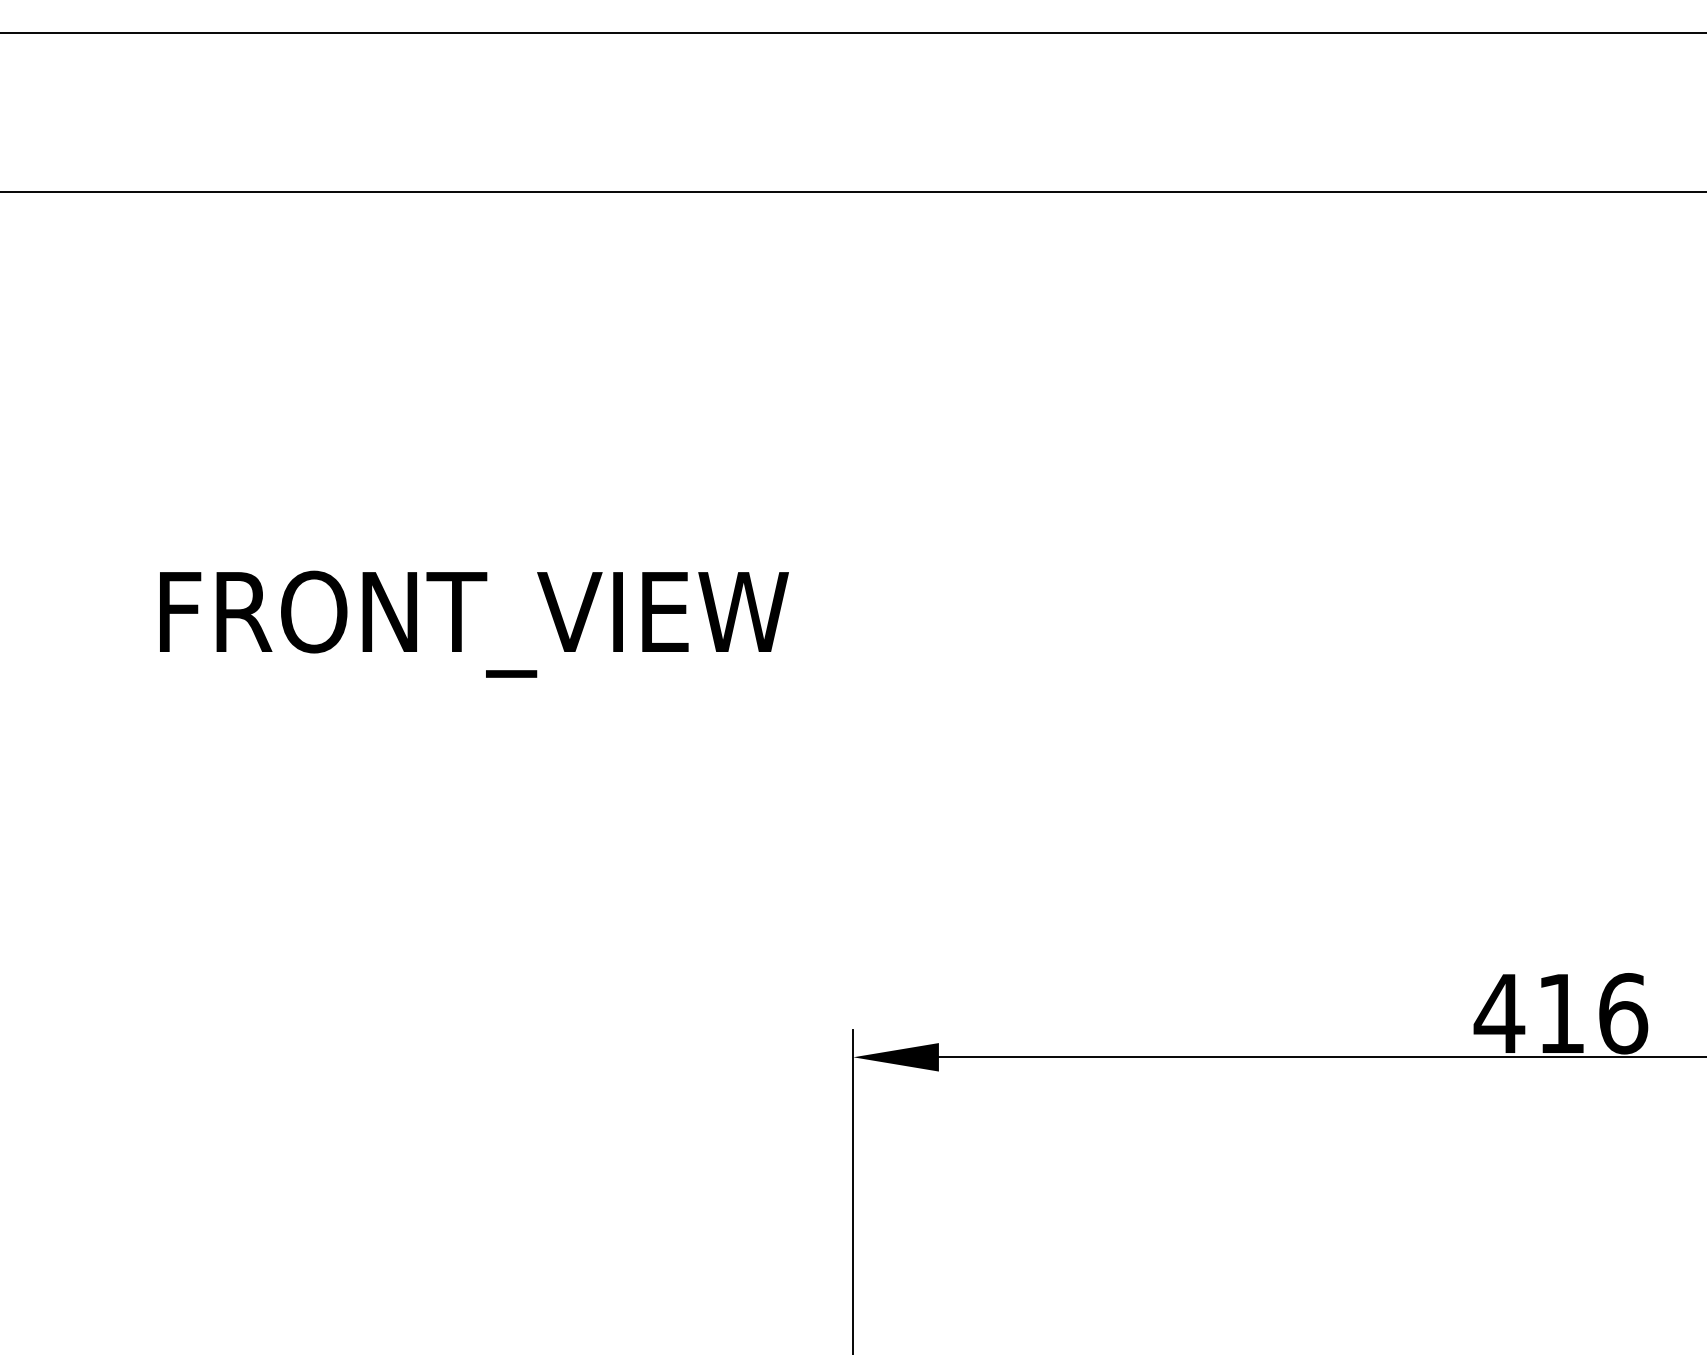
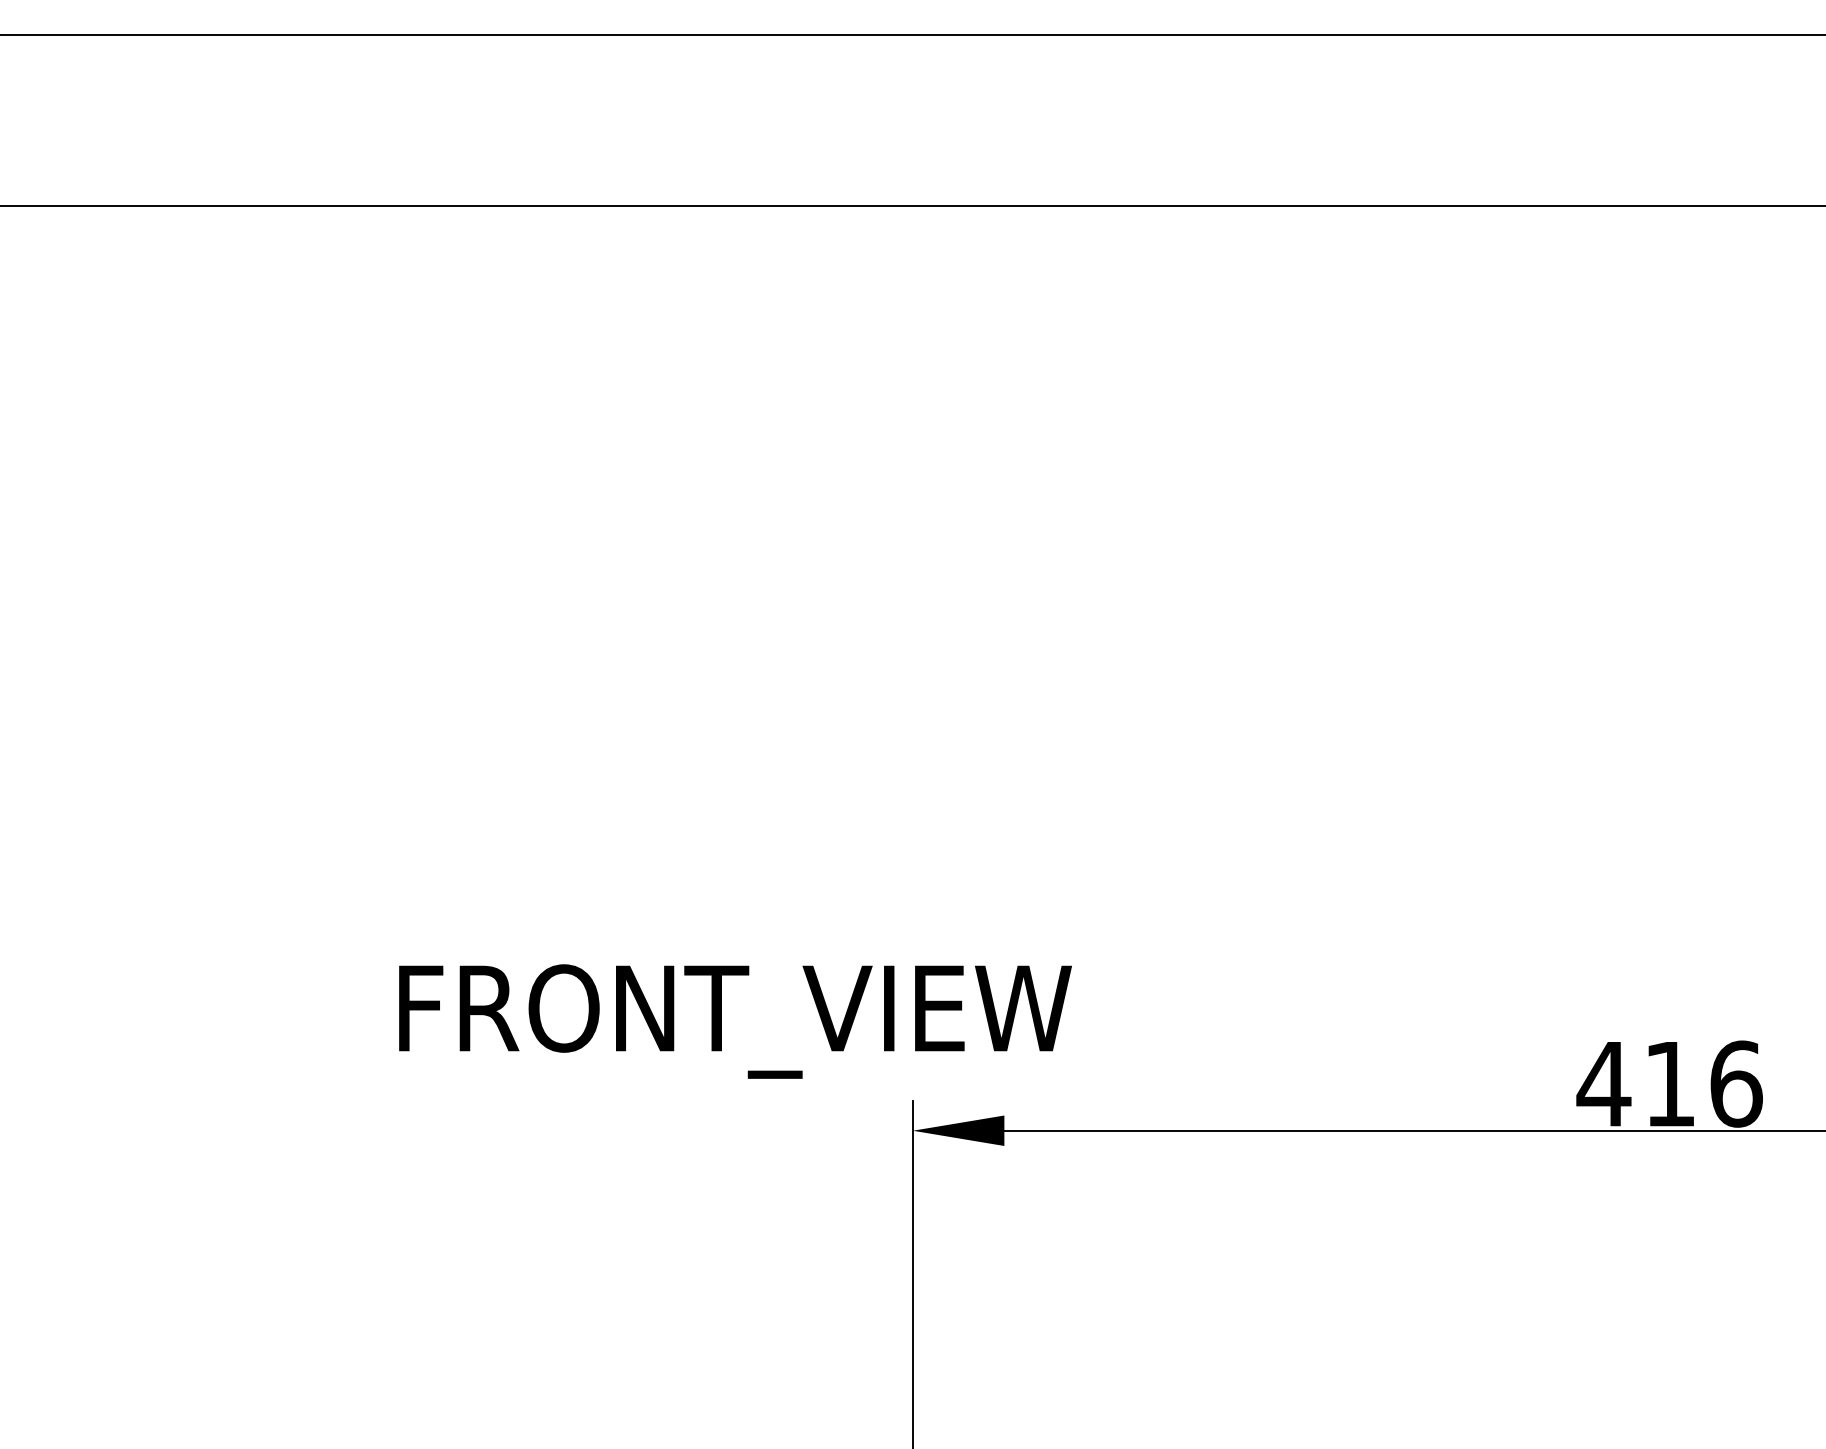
text: (474, 624) -> (735, 1021), moved

